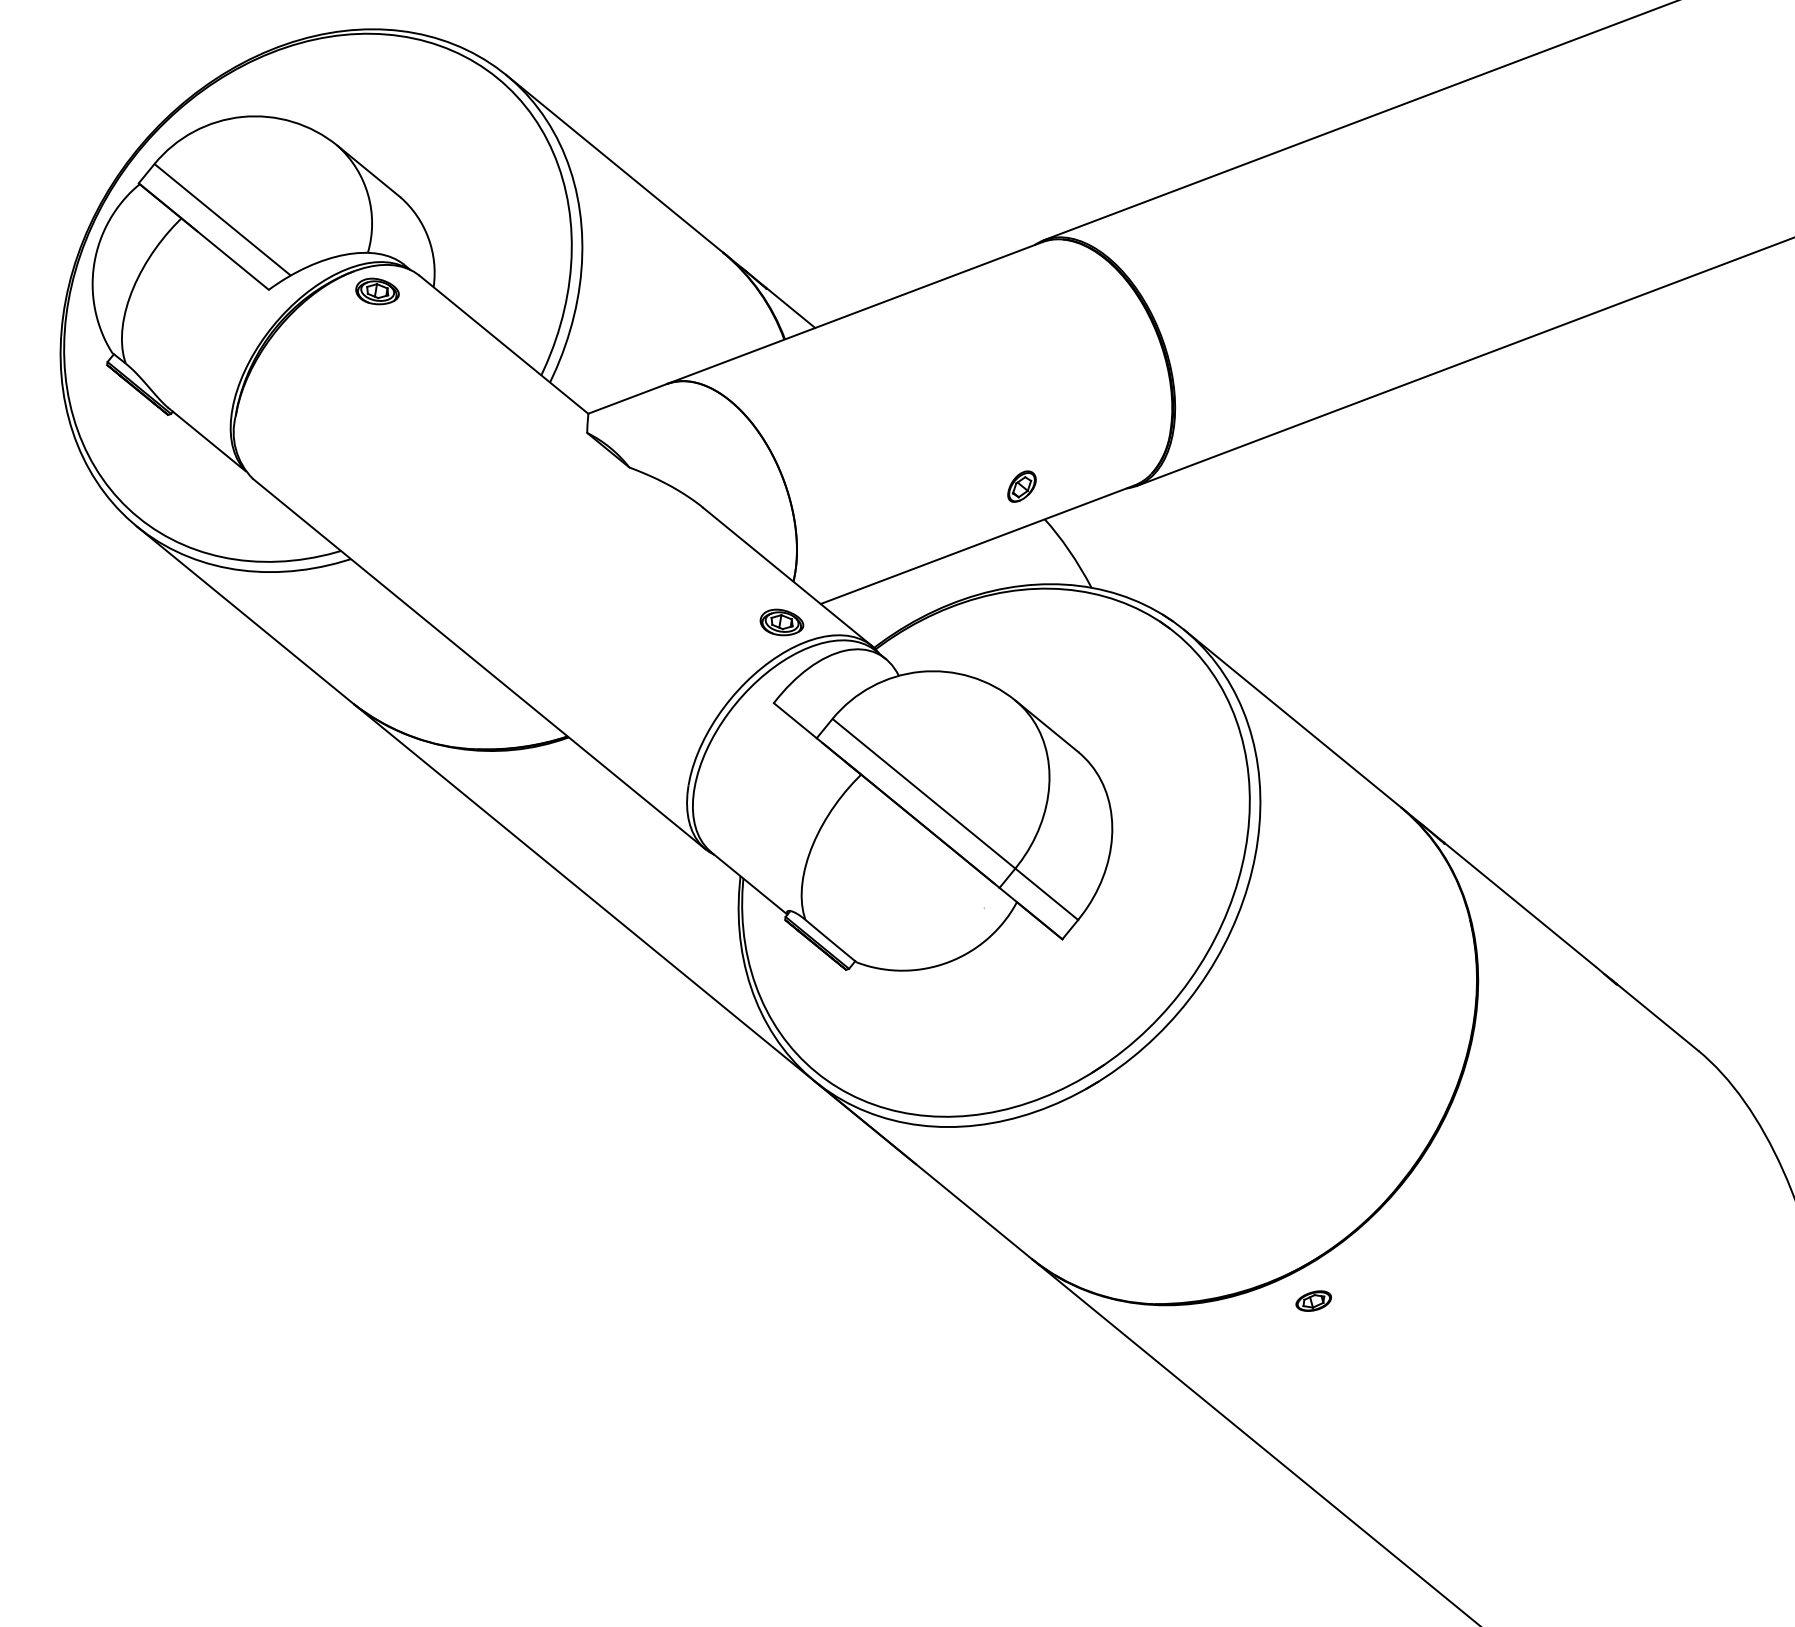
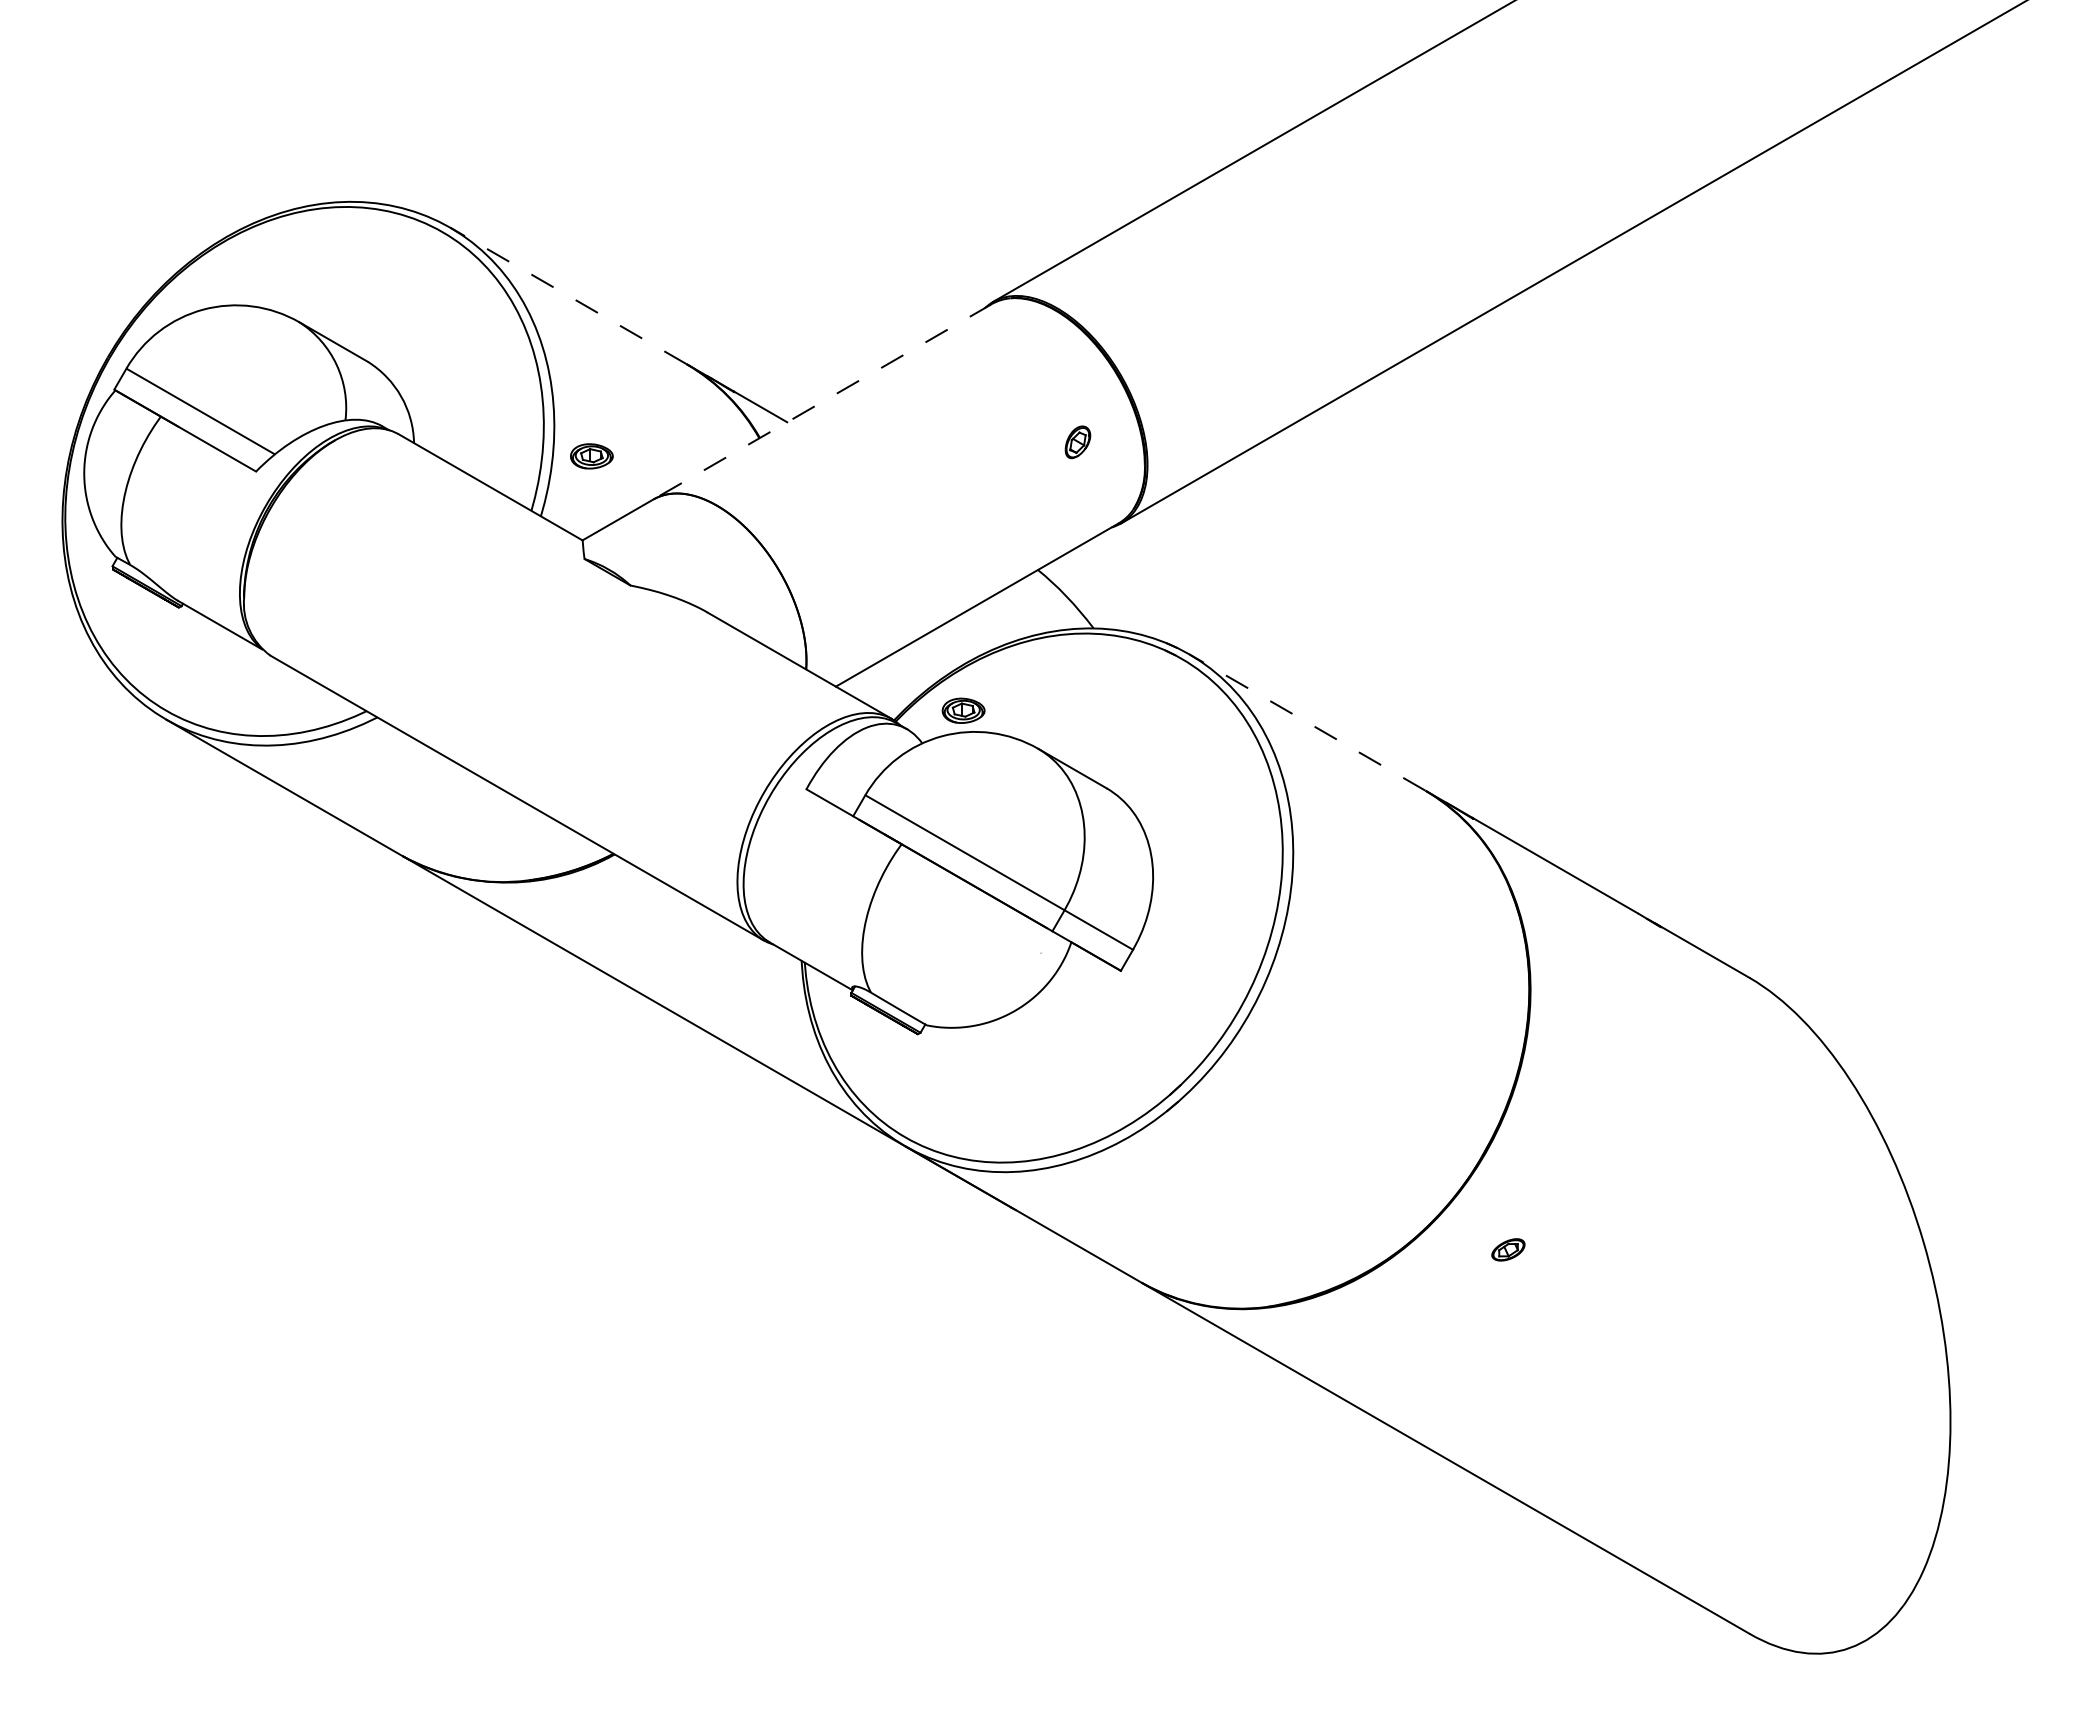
line: (614, 163) -> (568, 295), solid -> dashed
part: (377, 291) -> (591, 456), moved
line: (854, 312) -> (822, 401), solid -> dashed
part: (1021, 486) -> (1077, 442), moved
part: (781, 622) -> (963, 710), moved
line: (1291, 718) -> (1306, 722), solid -> dashed
part: (1313, 1300) -> (1508, 1249), moved

